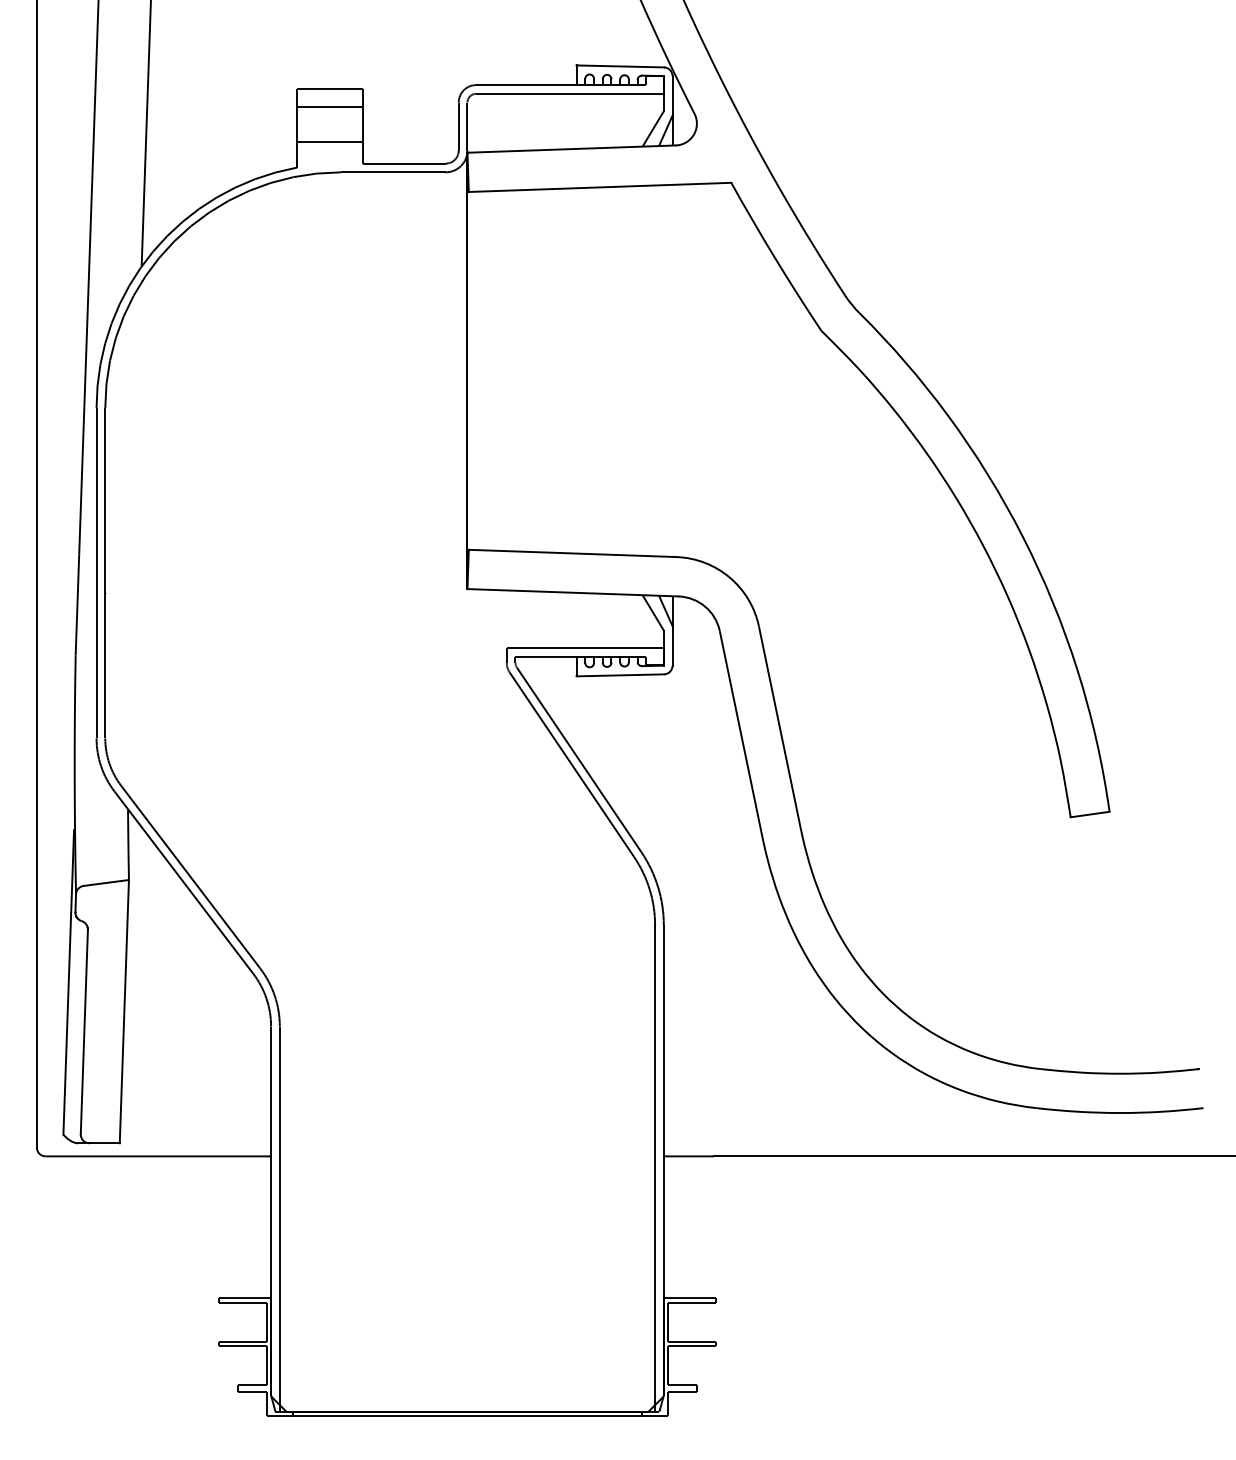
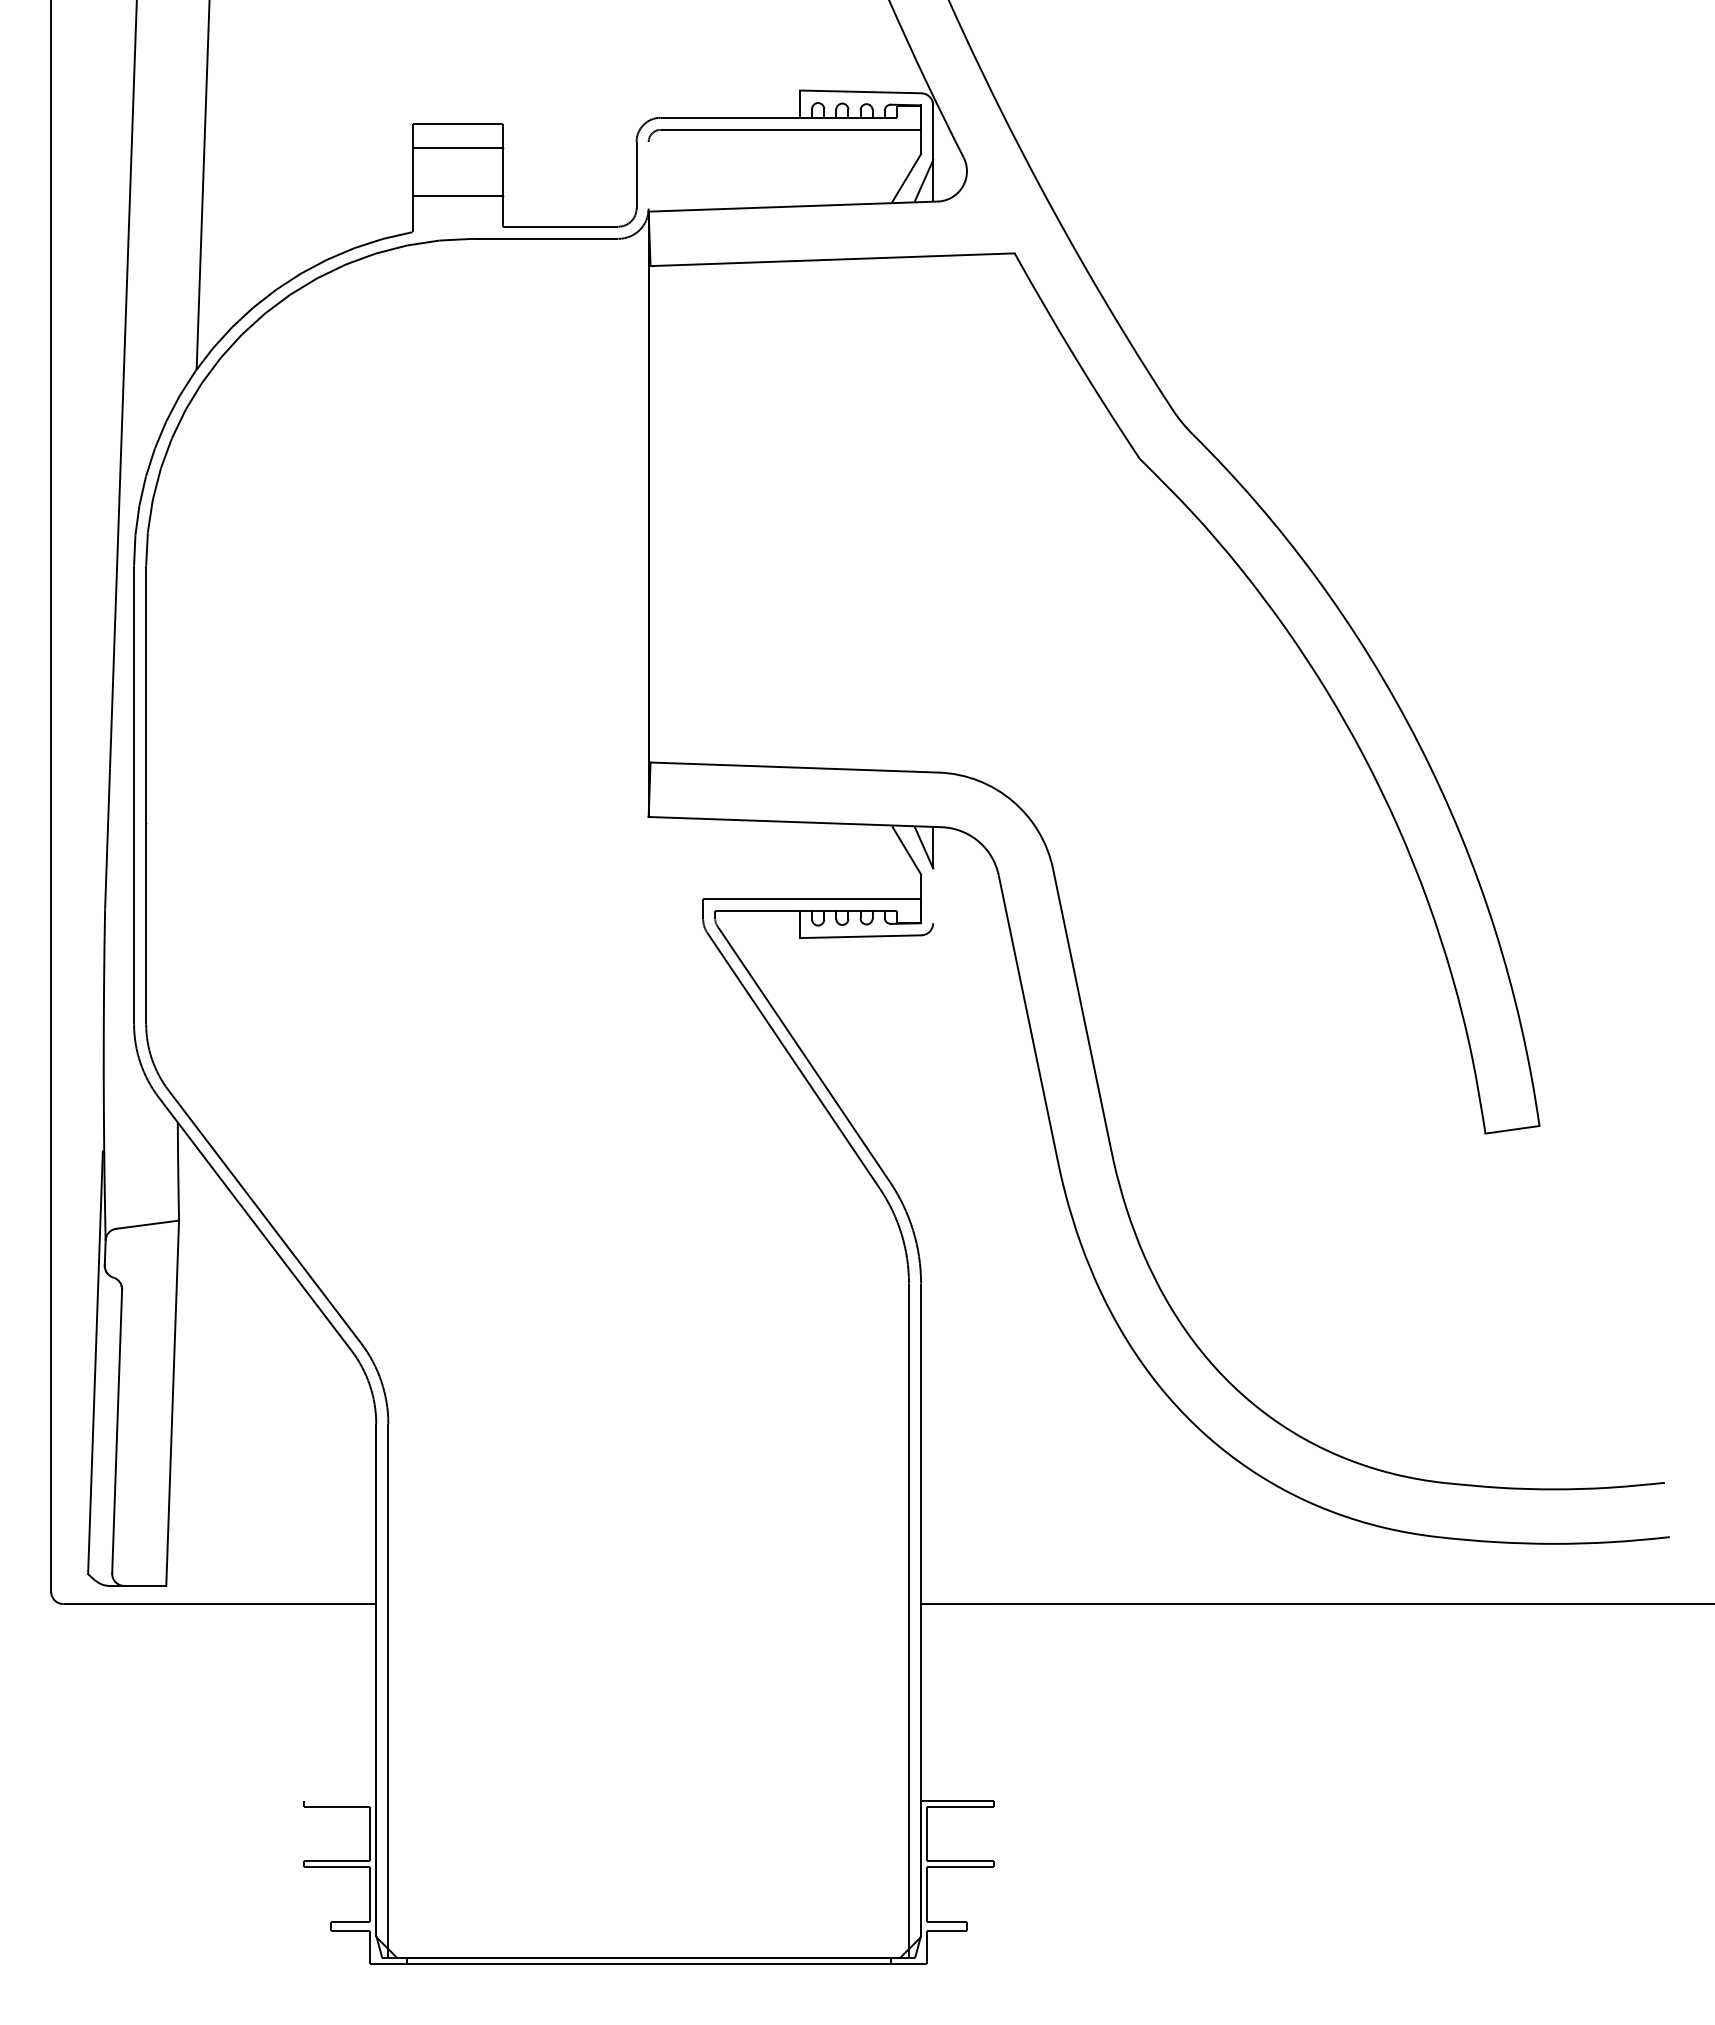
line: (467, 125) -> (648, 174), removed
line: (672, 645) -> (933, 895), removed
line: (244, 1297) -> (339, 1800), removed

